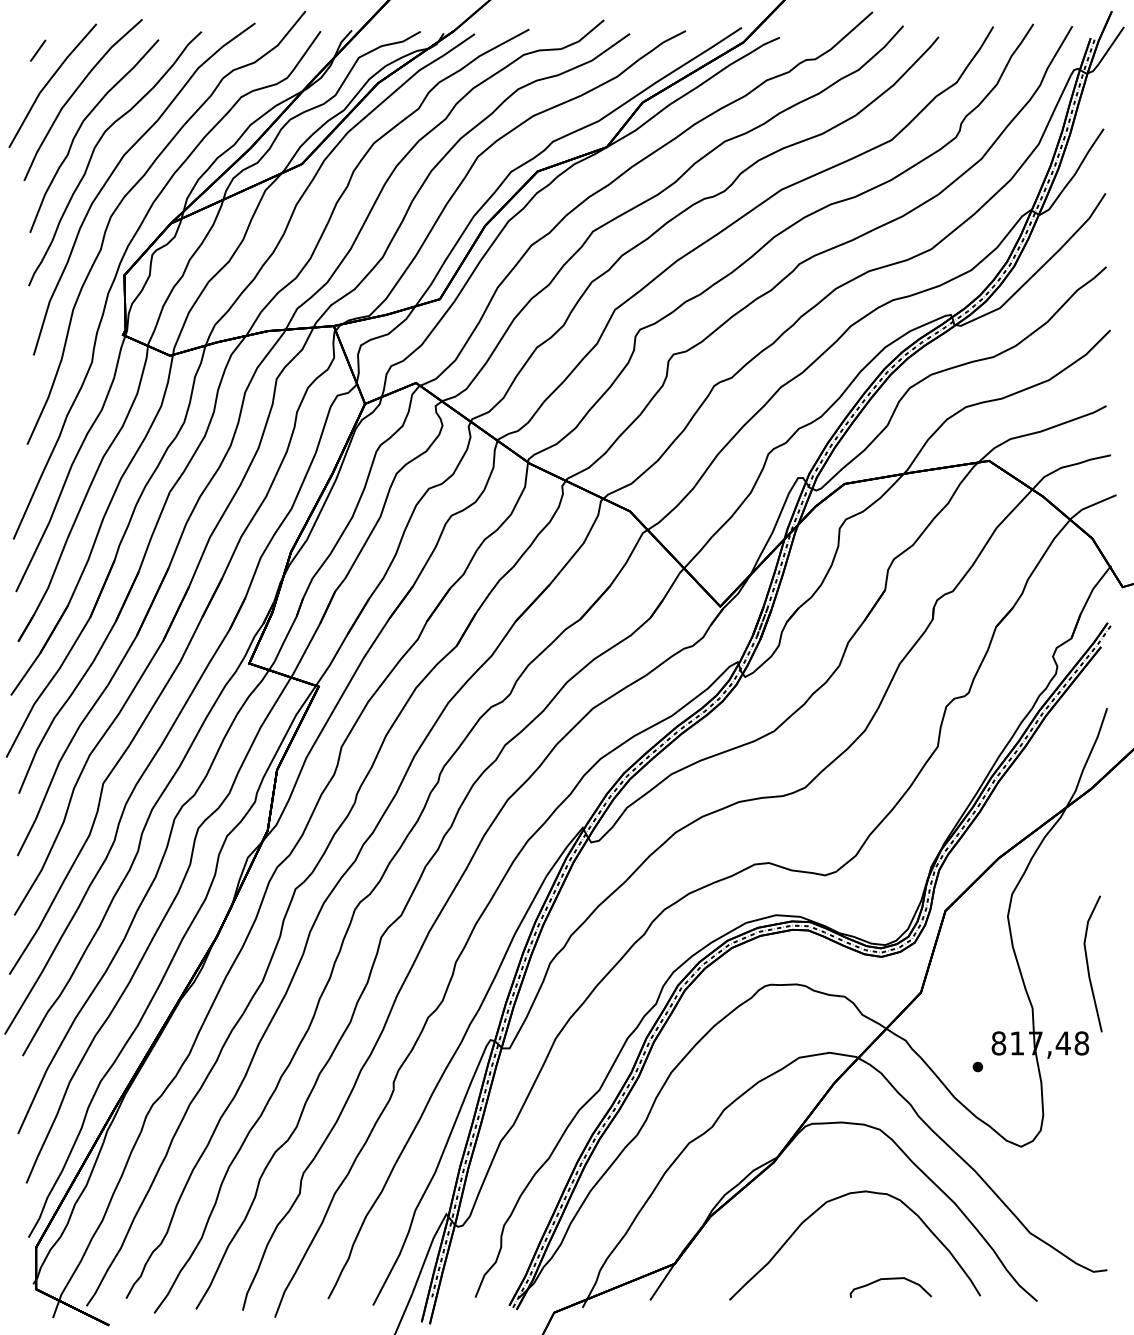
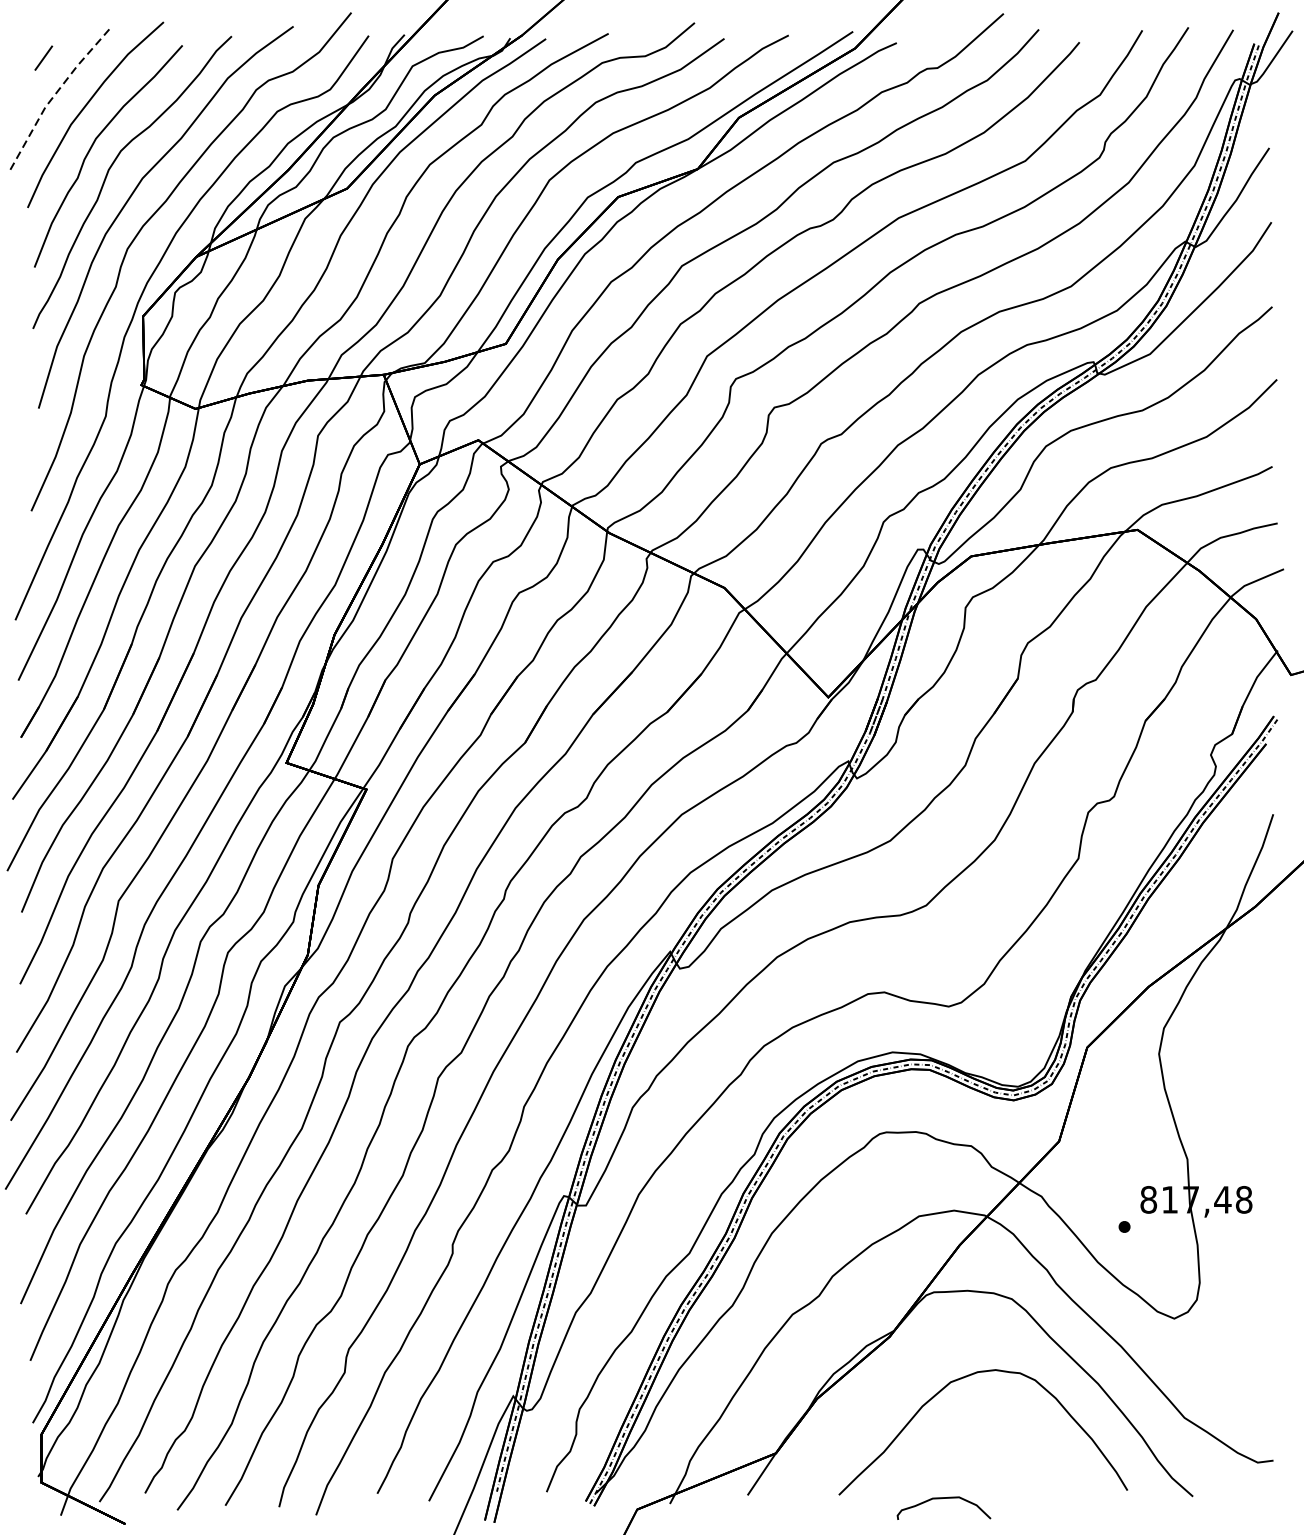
line: (48, 82) -> (55, 94), solid -> dashed
line: (1088, 963) -> (1251, 1107), removed
curve: (890, 1279) -> (943, 1498), moved

